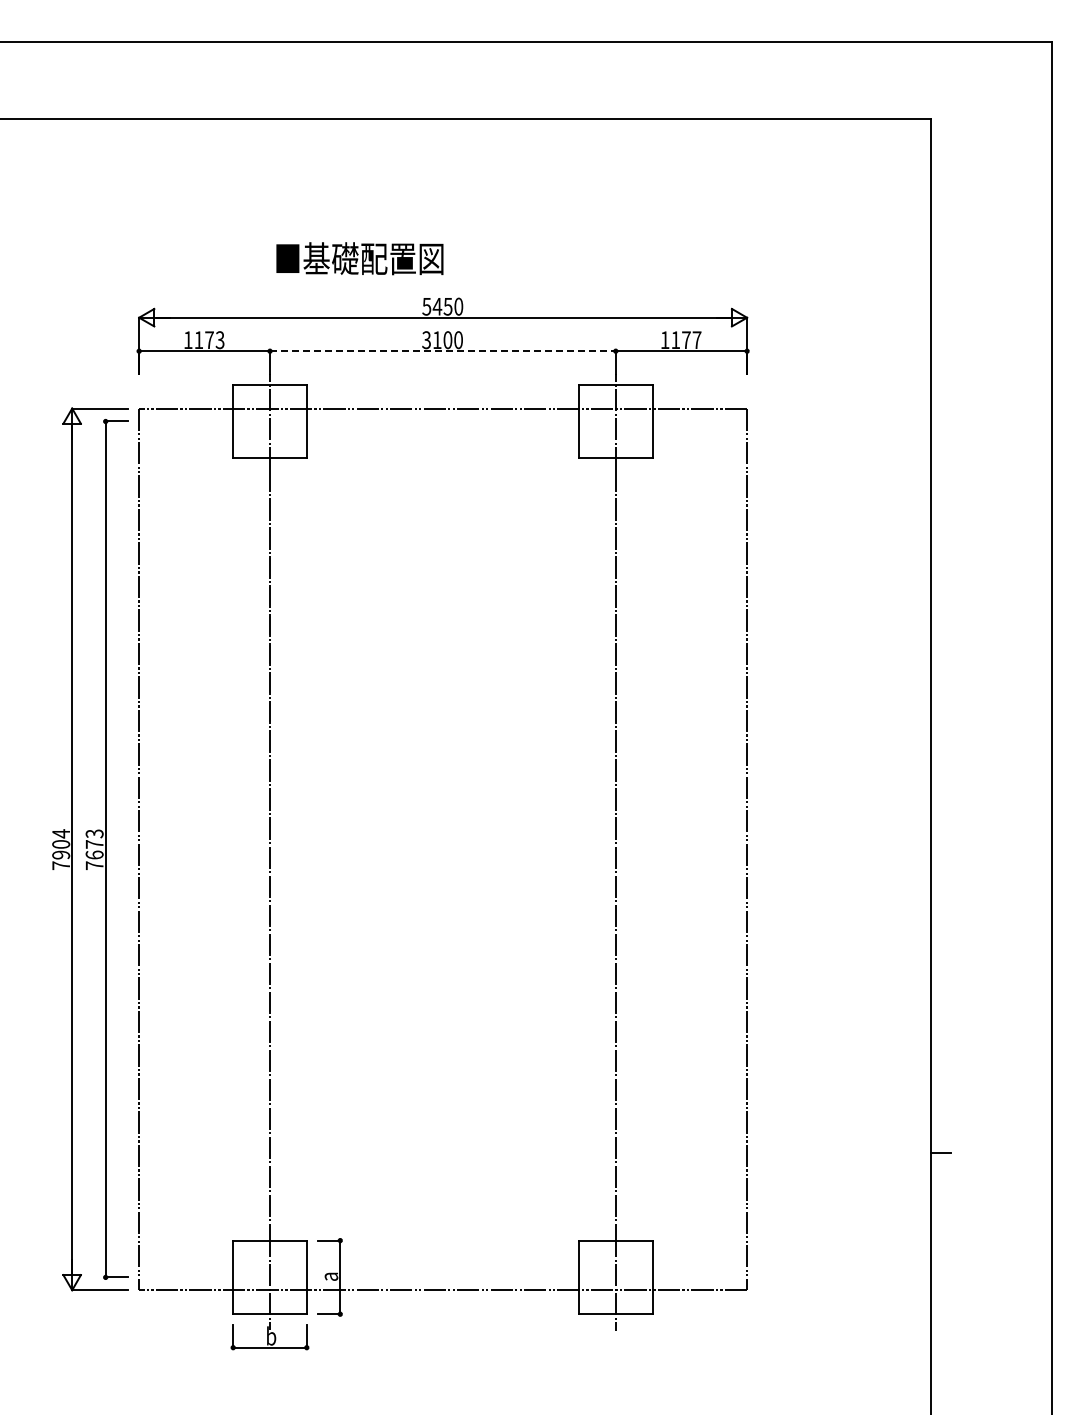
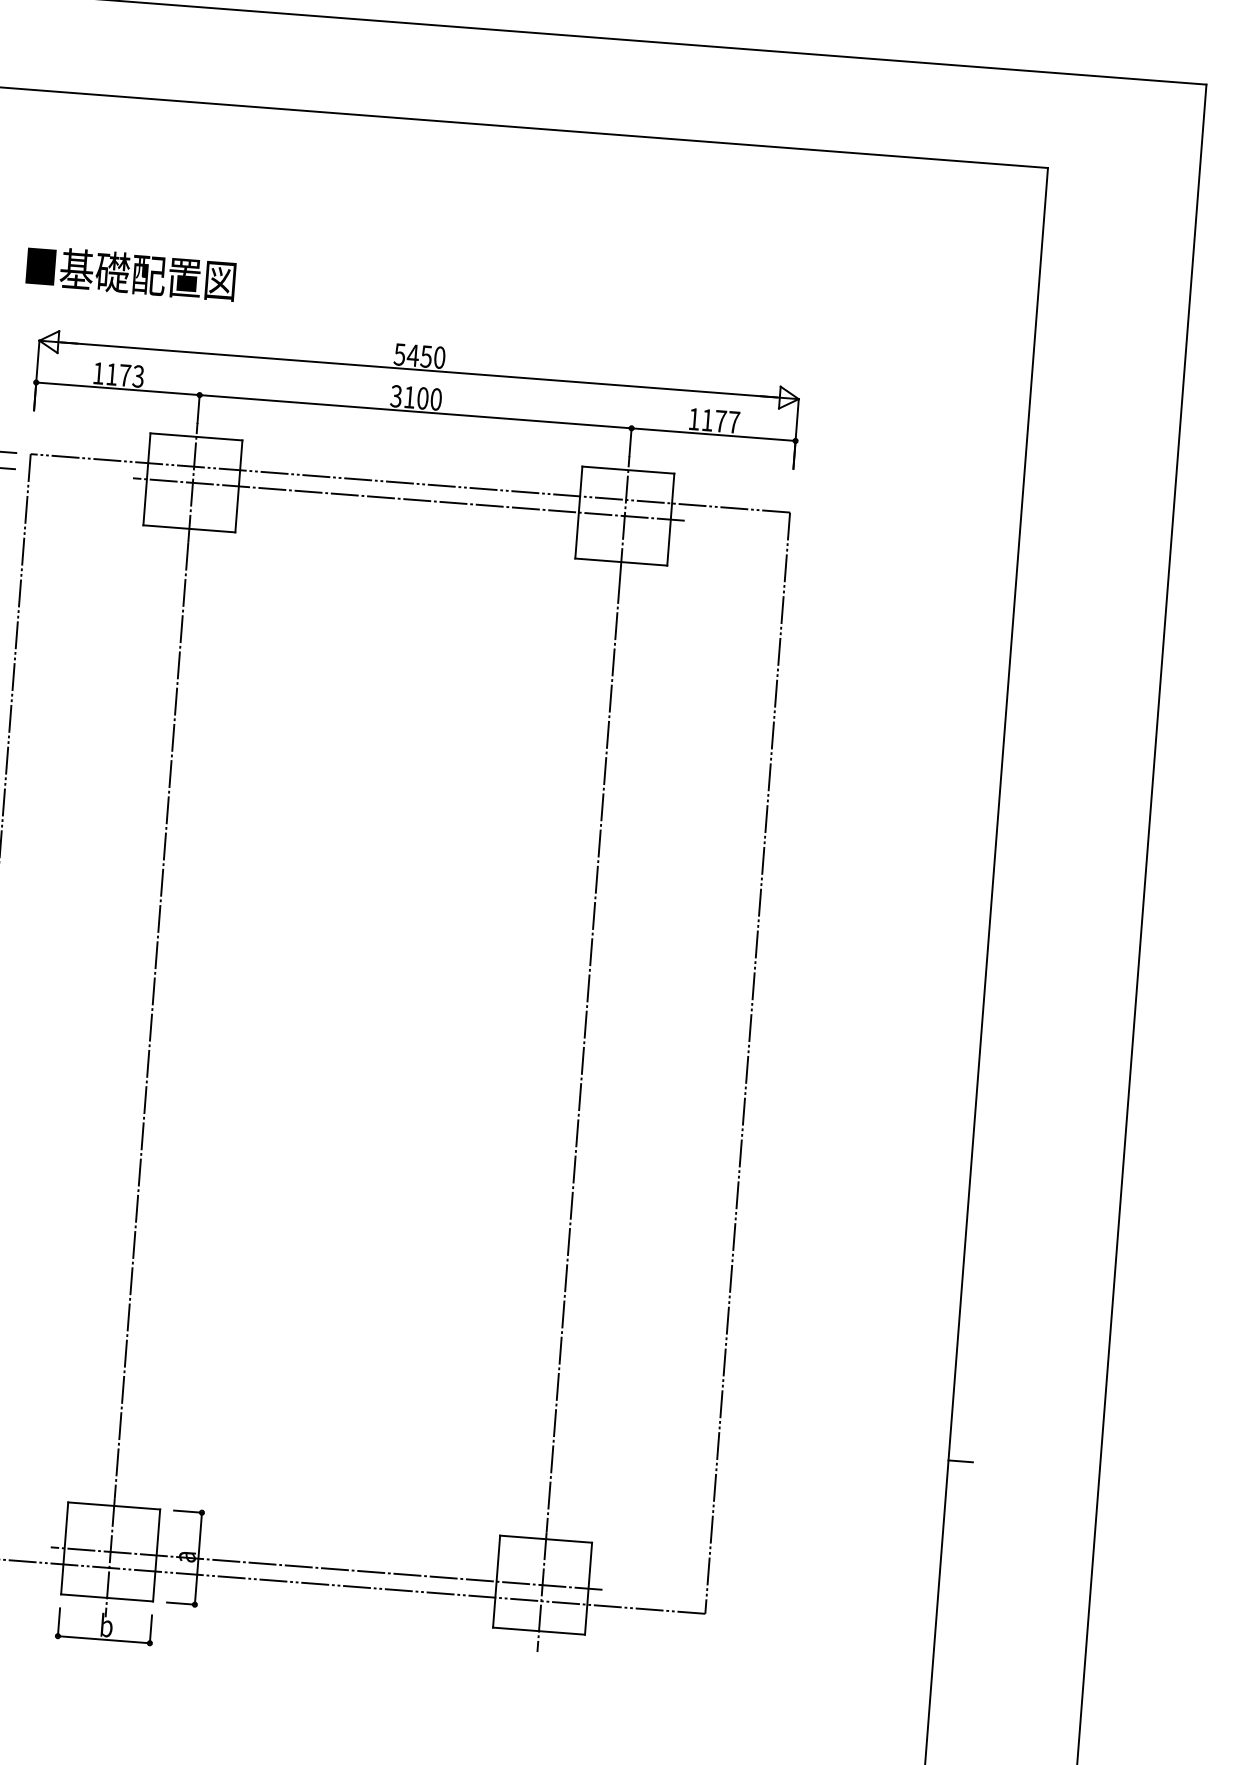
text: (359, 258) -> (130, 273), moved
line: (442, 351) -> (415, 412), dashed -> solid
line: (442, 421) -> (408, 499), added
line: (442, 1277) -> (326, 1568), added

